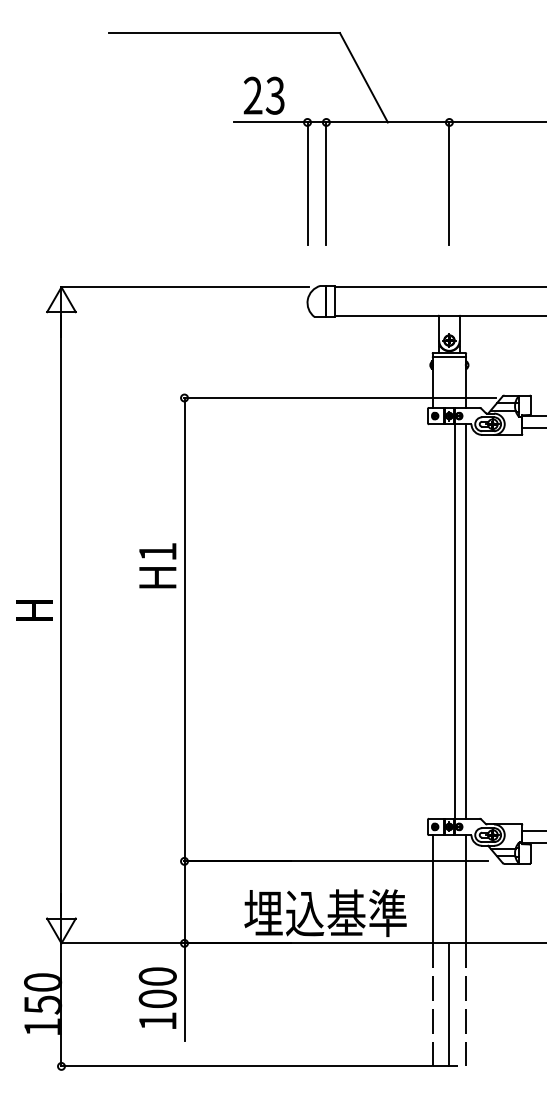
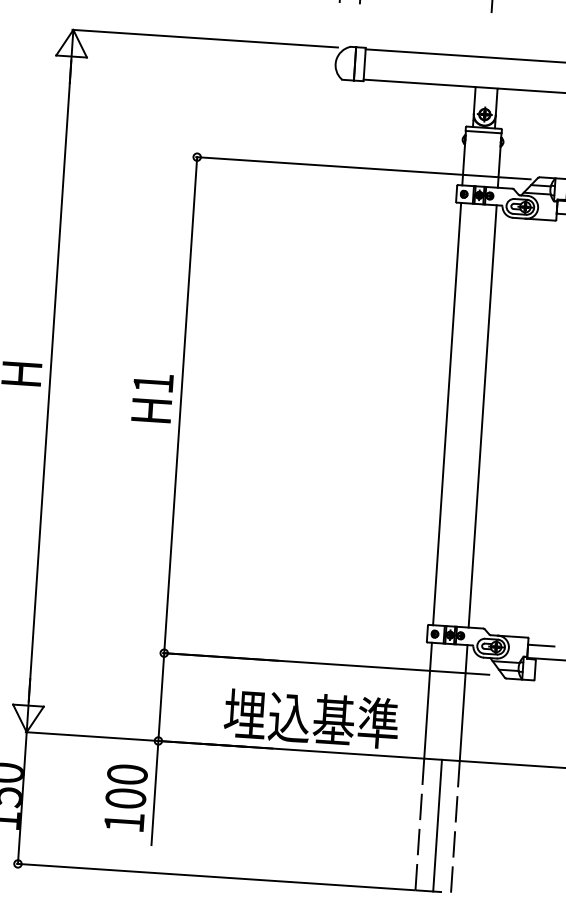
text: (157, 565) -> (152, 397), moved
line: (454, 621) -> (446, 414), moved

